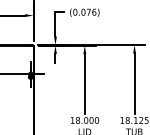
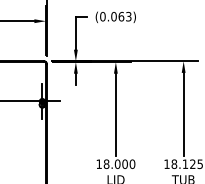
text: (91, 12) -> (124, 16), (0.076) -> (0.063)

